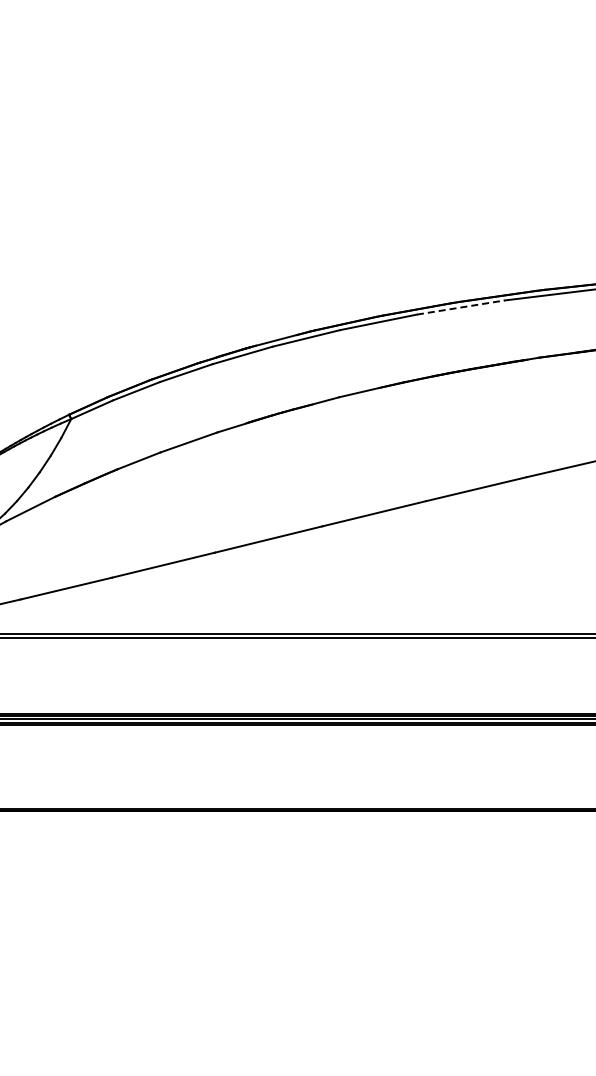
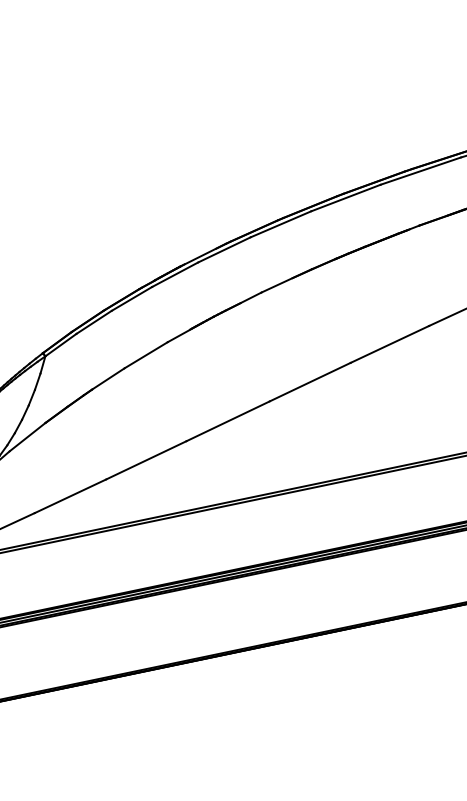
line: (461, 307) -> (346, 197), dashed -> solid

